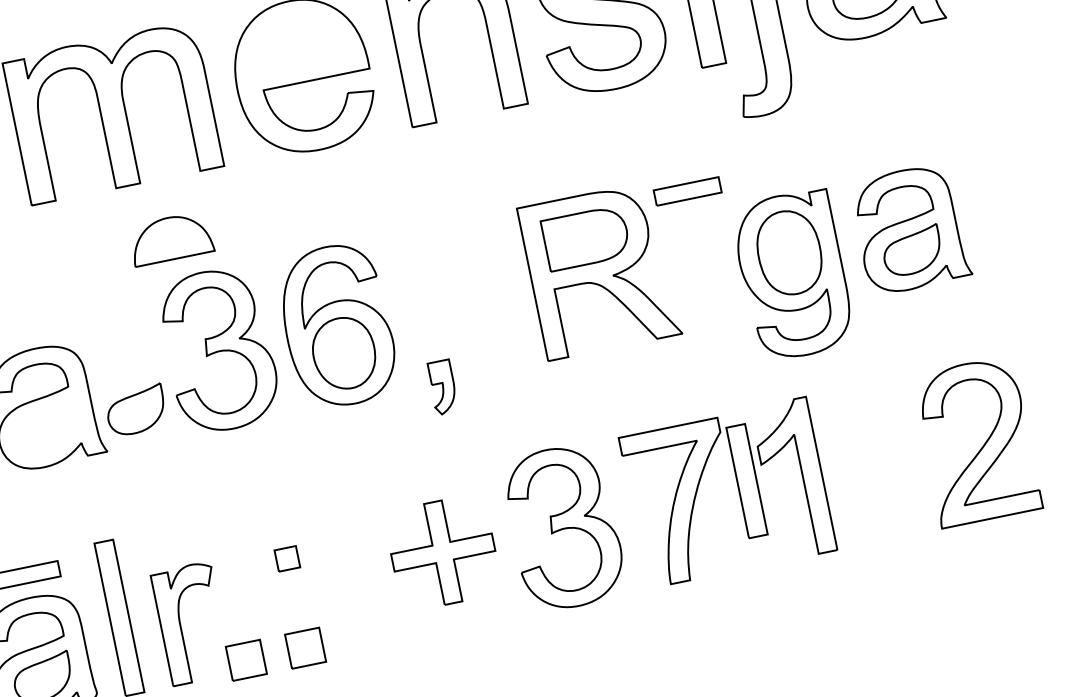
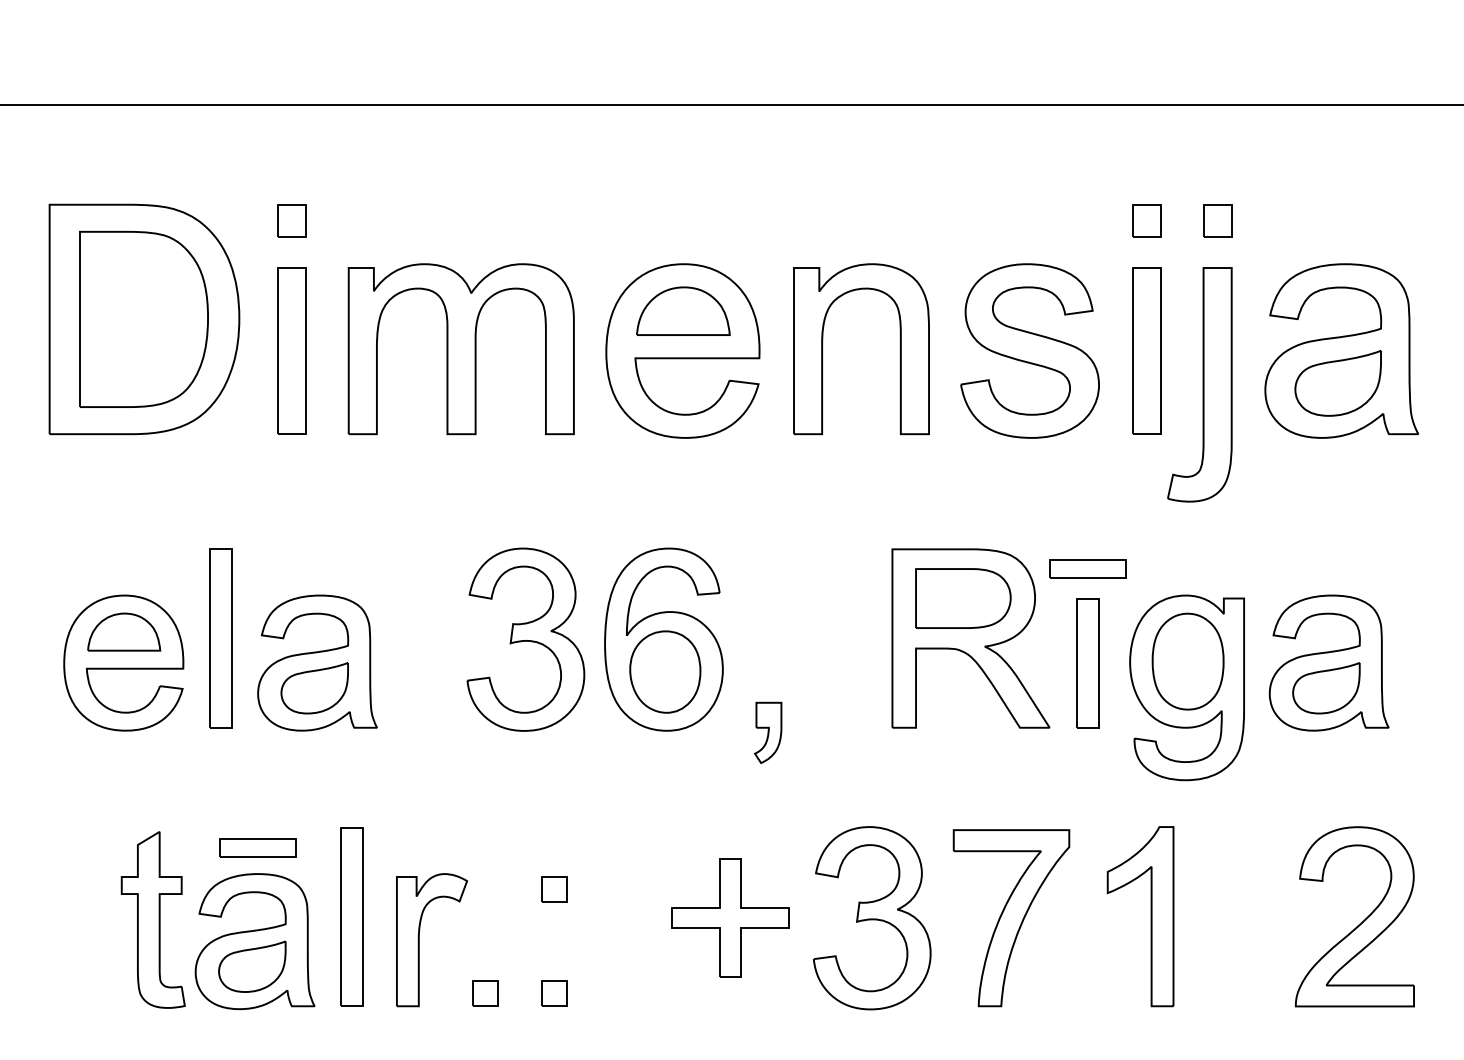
part: (170, 237) -> (683, 310), moved
part: (136, 410) -> (314, 688), moved
part: (746, 481) -> (1087, 663), moved
part: (305, 647) -> (554, 993), size x0.62
part: (246, 659) -> (485, 993), size x0.62

